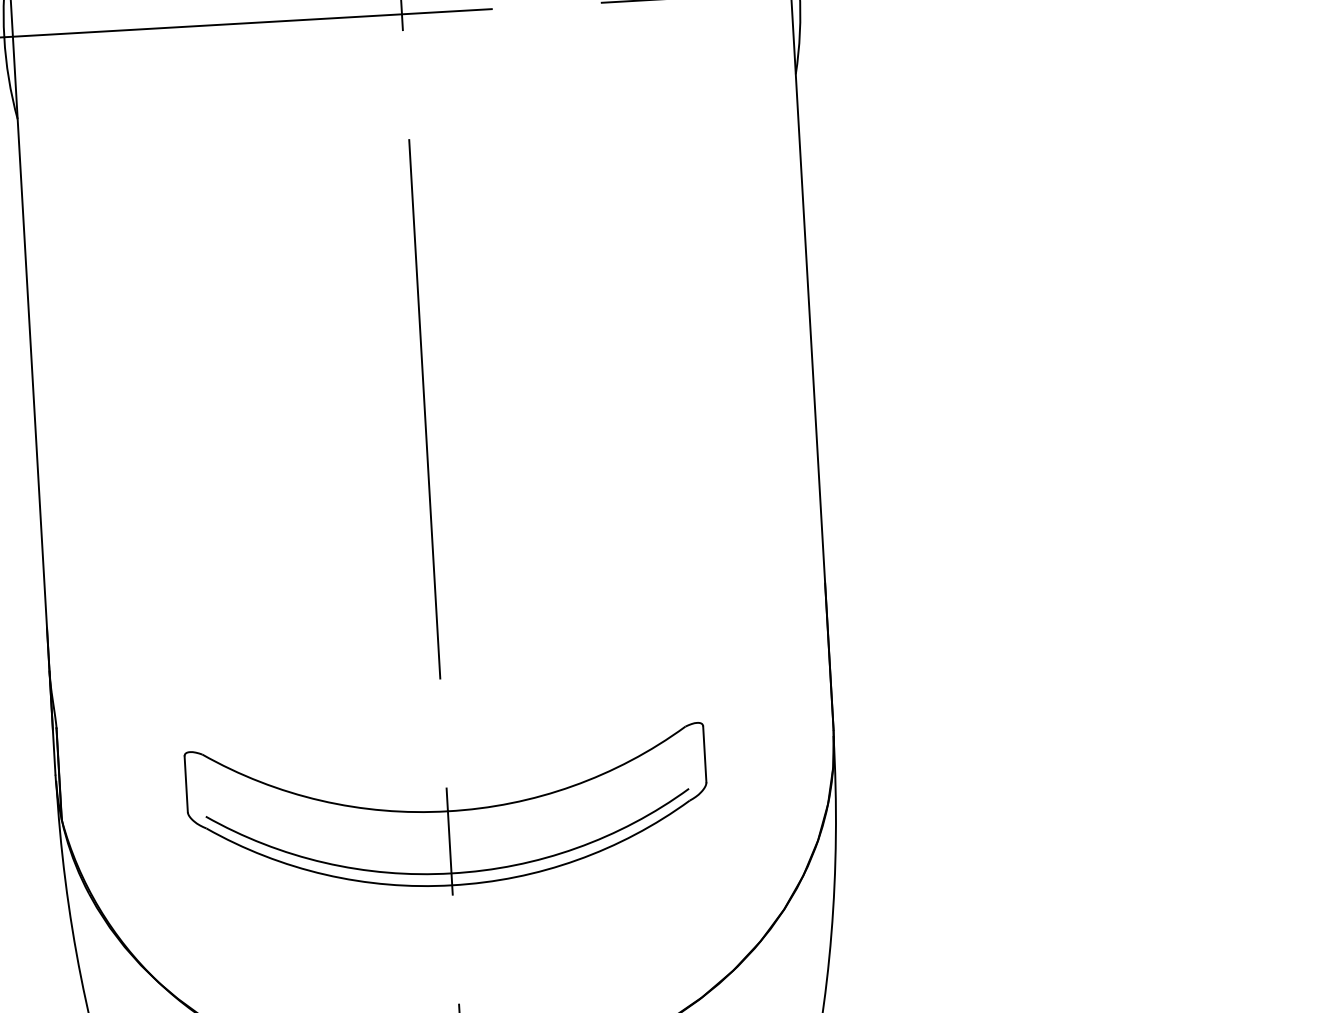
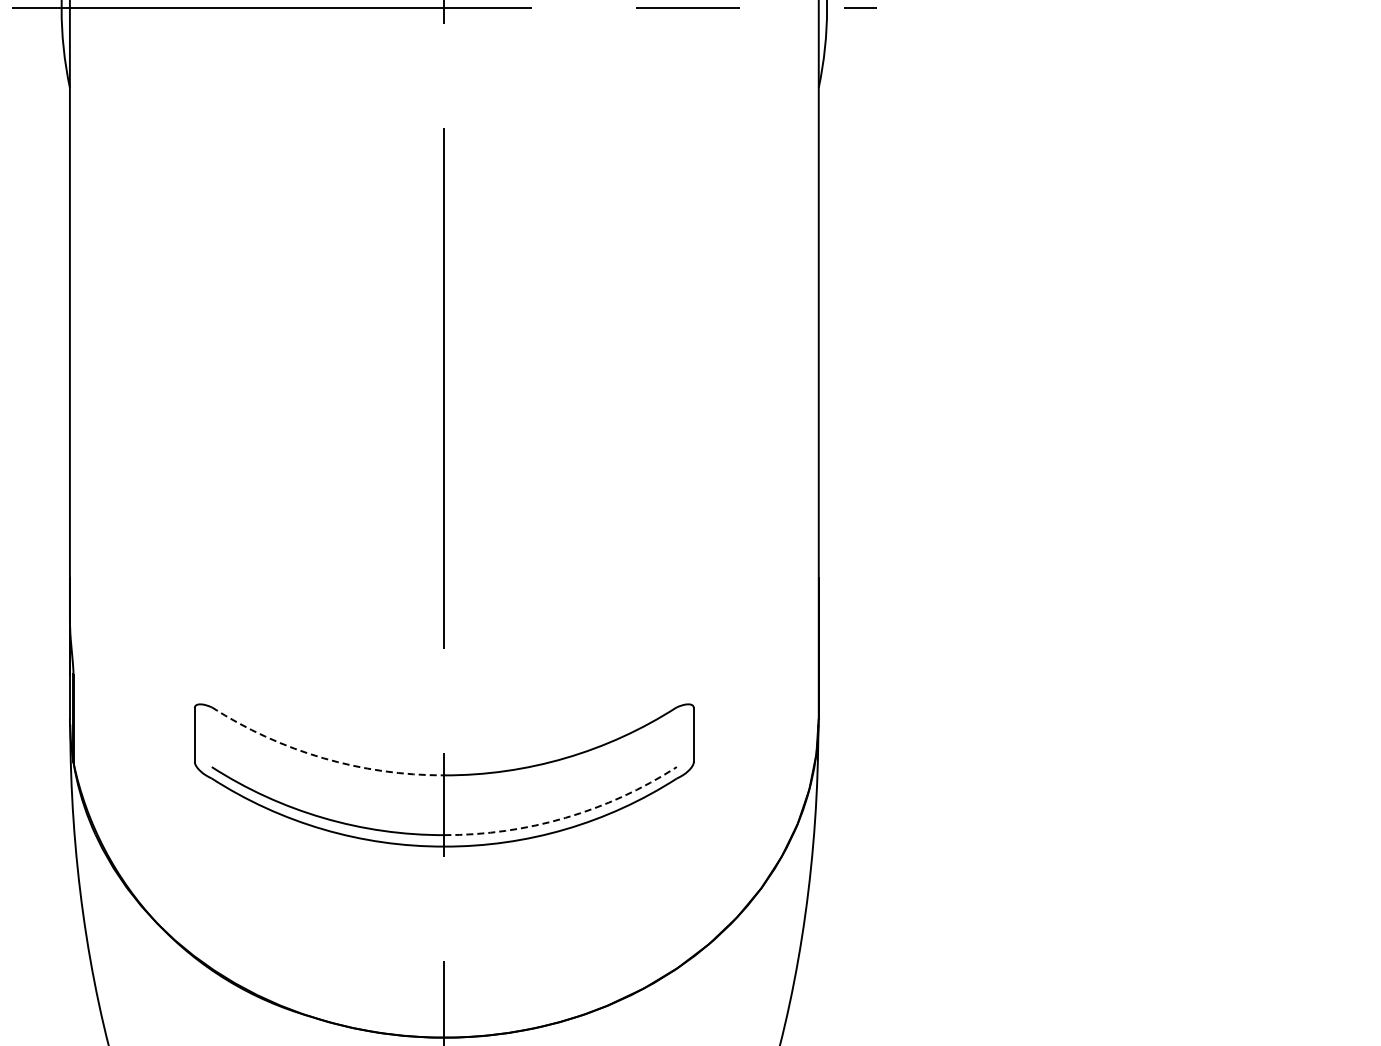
arc: (321, 801) -> (323, 758), solid -> dashed
arc: (576, 847) -> (565, 817), solid -> dashed

